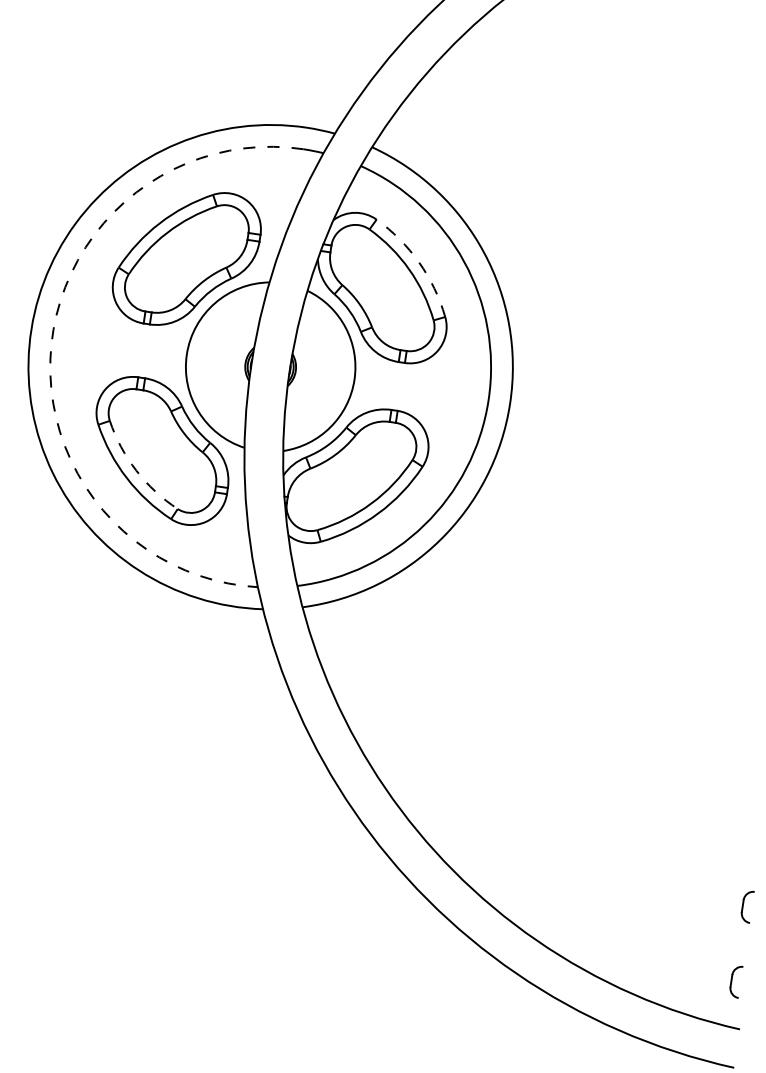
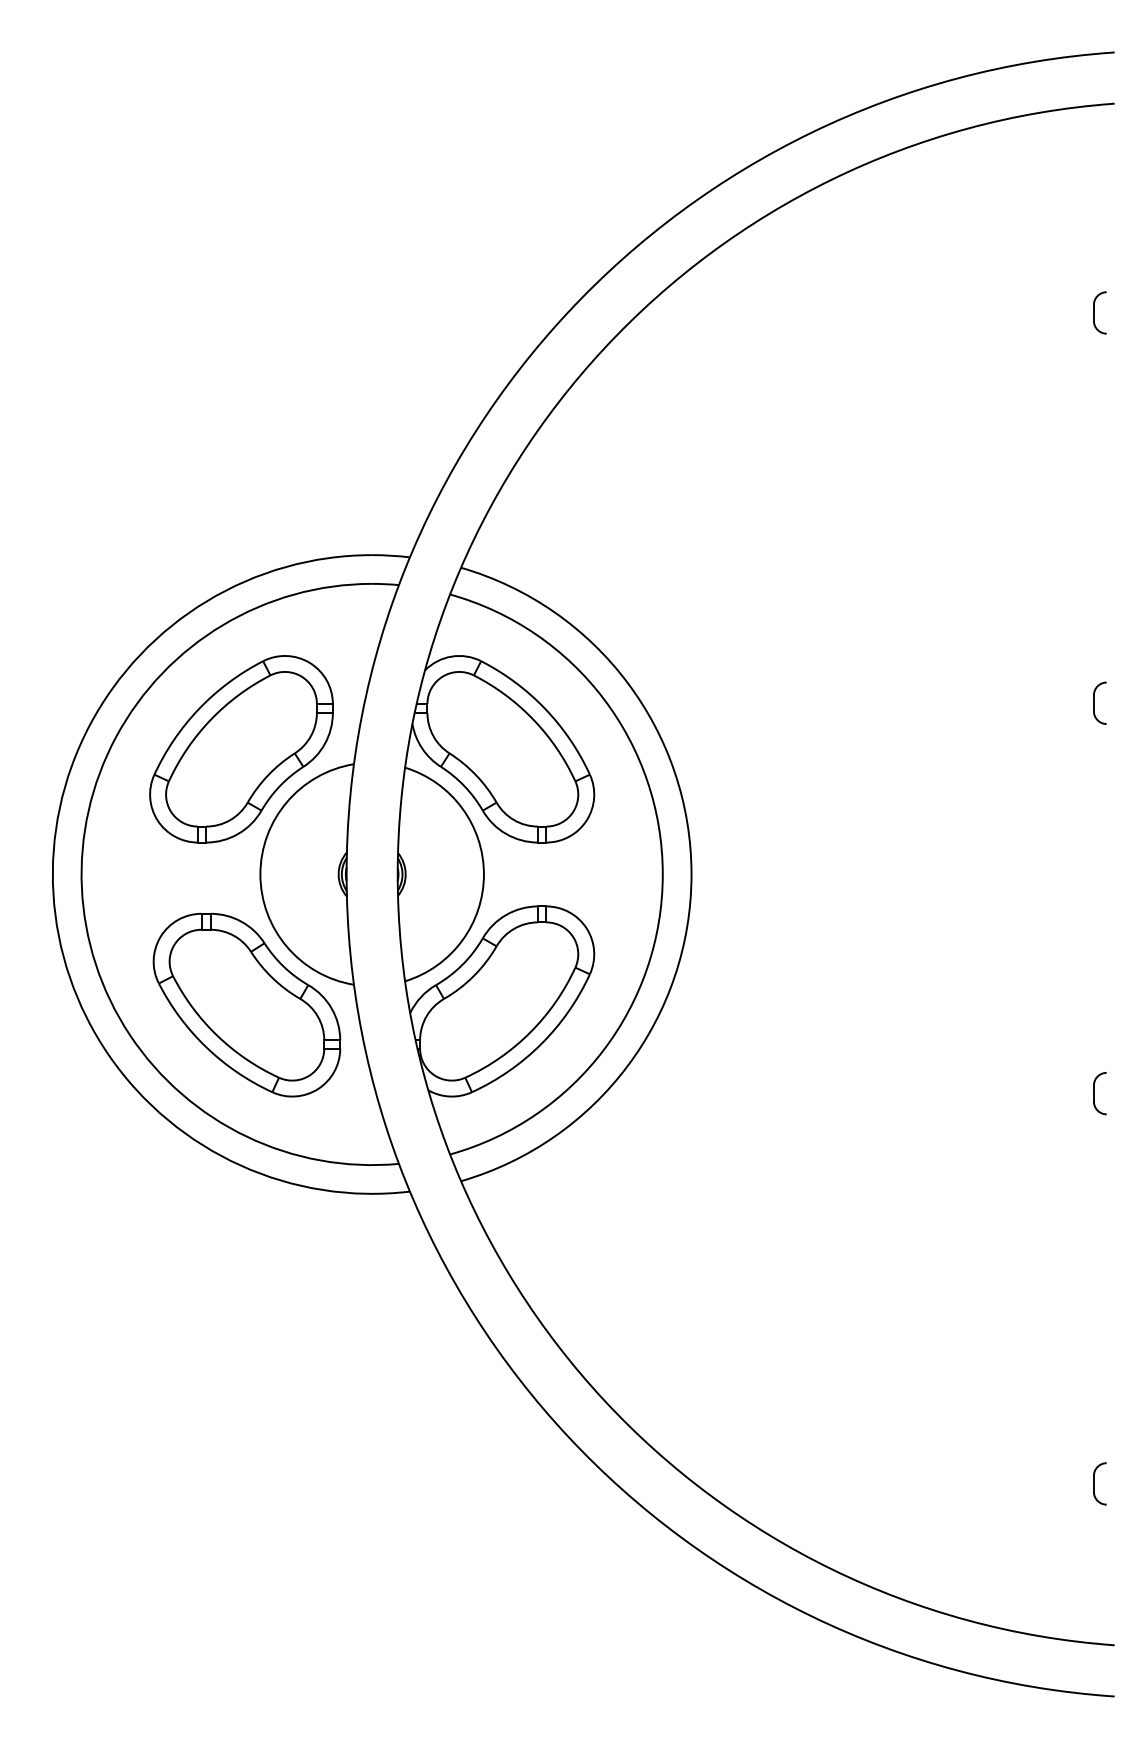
arc: (419, 262) -> (545, 708), dashed -> solid
arc: (51, 343) -> (81, 887), dashed -> solid
arc: (136, 470) -> (217, 1035), dashed -> solid
part: (735, 981) -> (1099, 1583), removed

